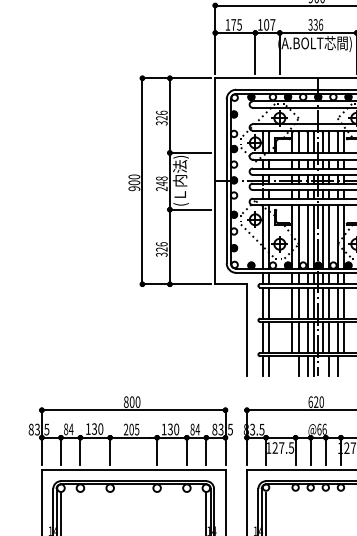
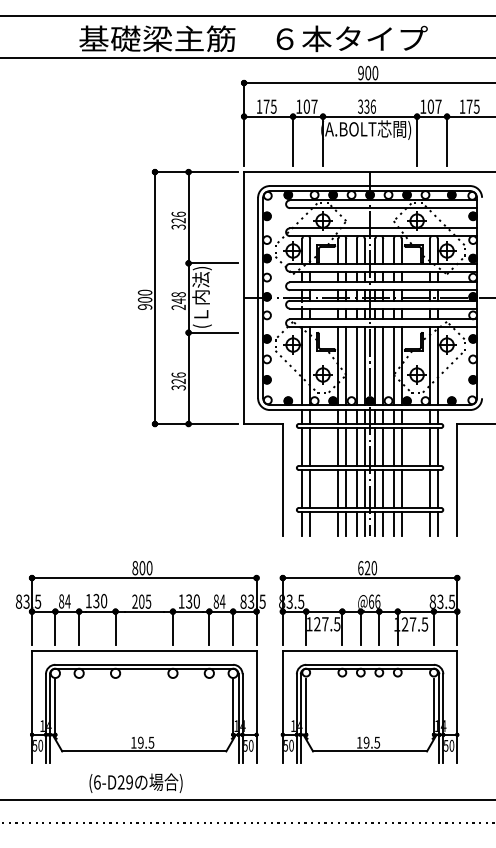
line: (292, 365) -> (338, 523), added
line: (322, 365) -> (375, 523), added
line: (343, 365) -> (401, 523), added

